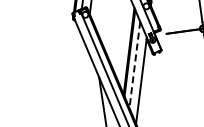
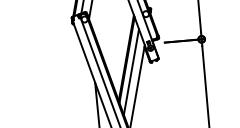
line: (134, 65) -> (131, 72), dashed -> solid

